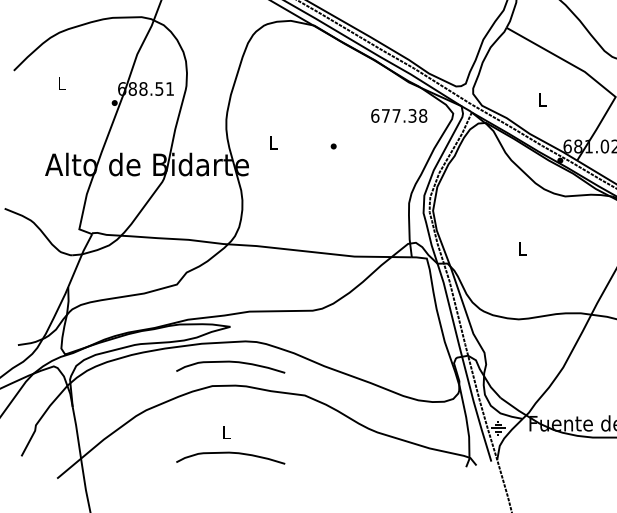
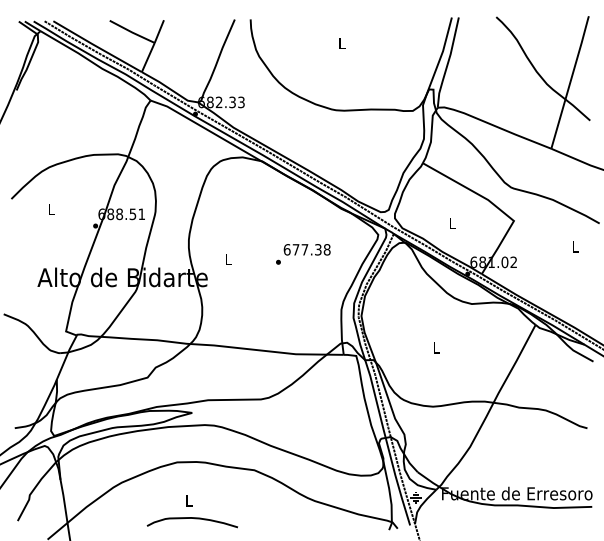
text: (398, 115) -> (306, 249), moved
curve: (229, 362) -> (191, 442), removed

